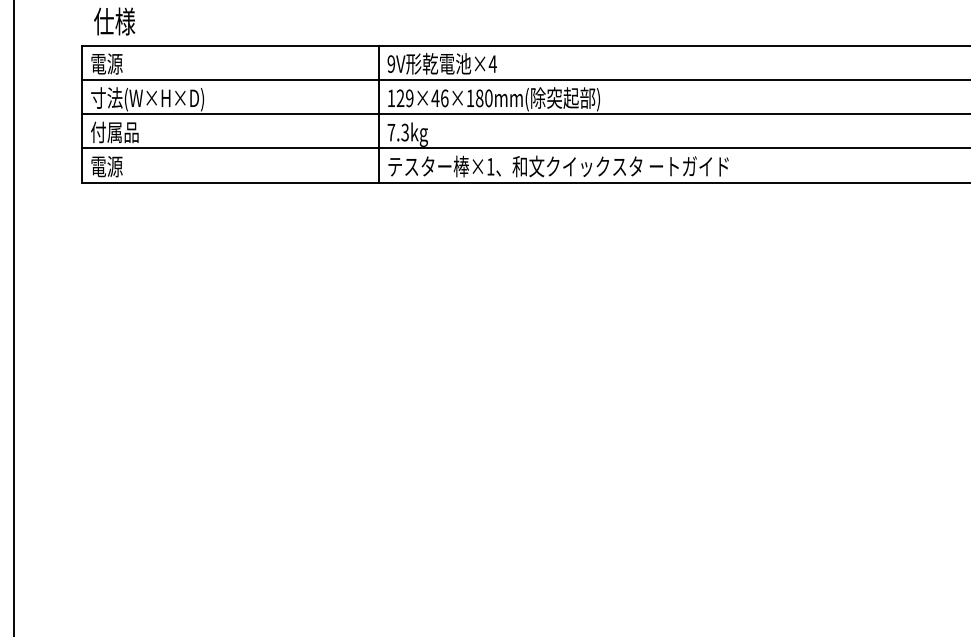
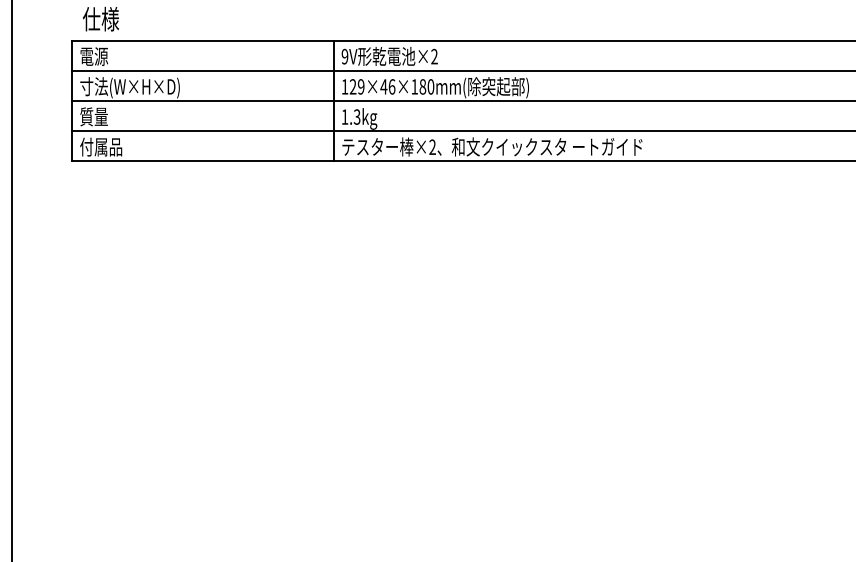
text: (492, 63) -> (434, 56), ×4 -> ×2
text: (114, 132) -> (100, 117), 付属品 -> 質量
text: (391, 132) -> (345, 117), 7.3kg -> 1.3kg
text: (114, 166) -> (100, 146), 電源 -> 付属品
text: (490, 166) -> (432, 146), ×1 -> ×2

